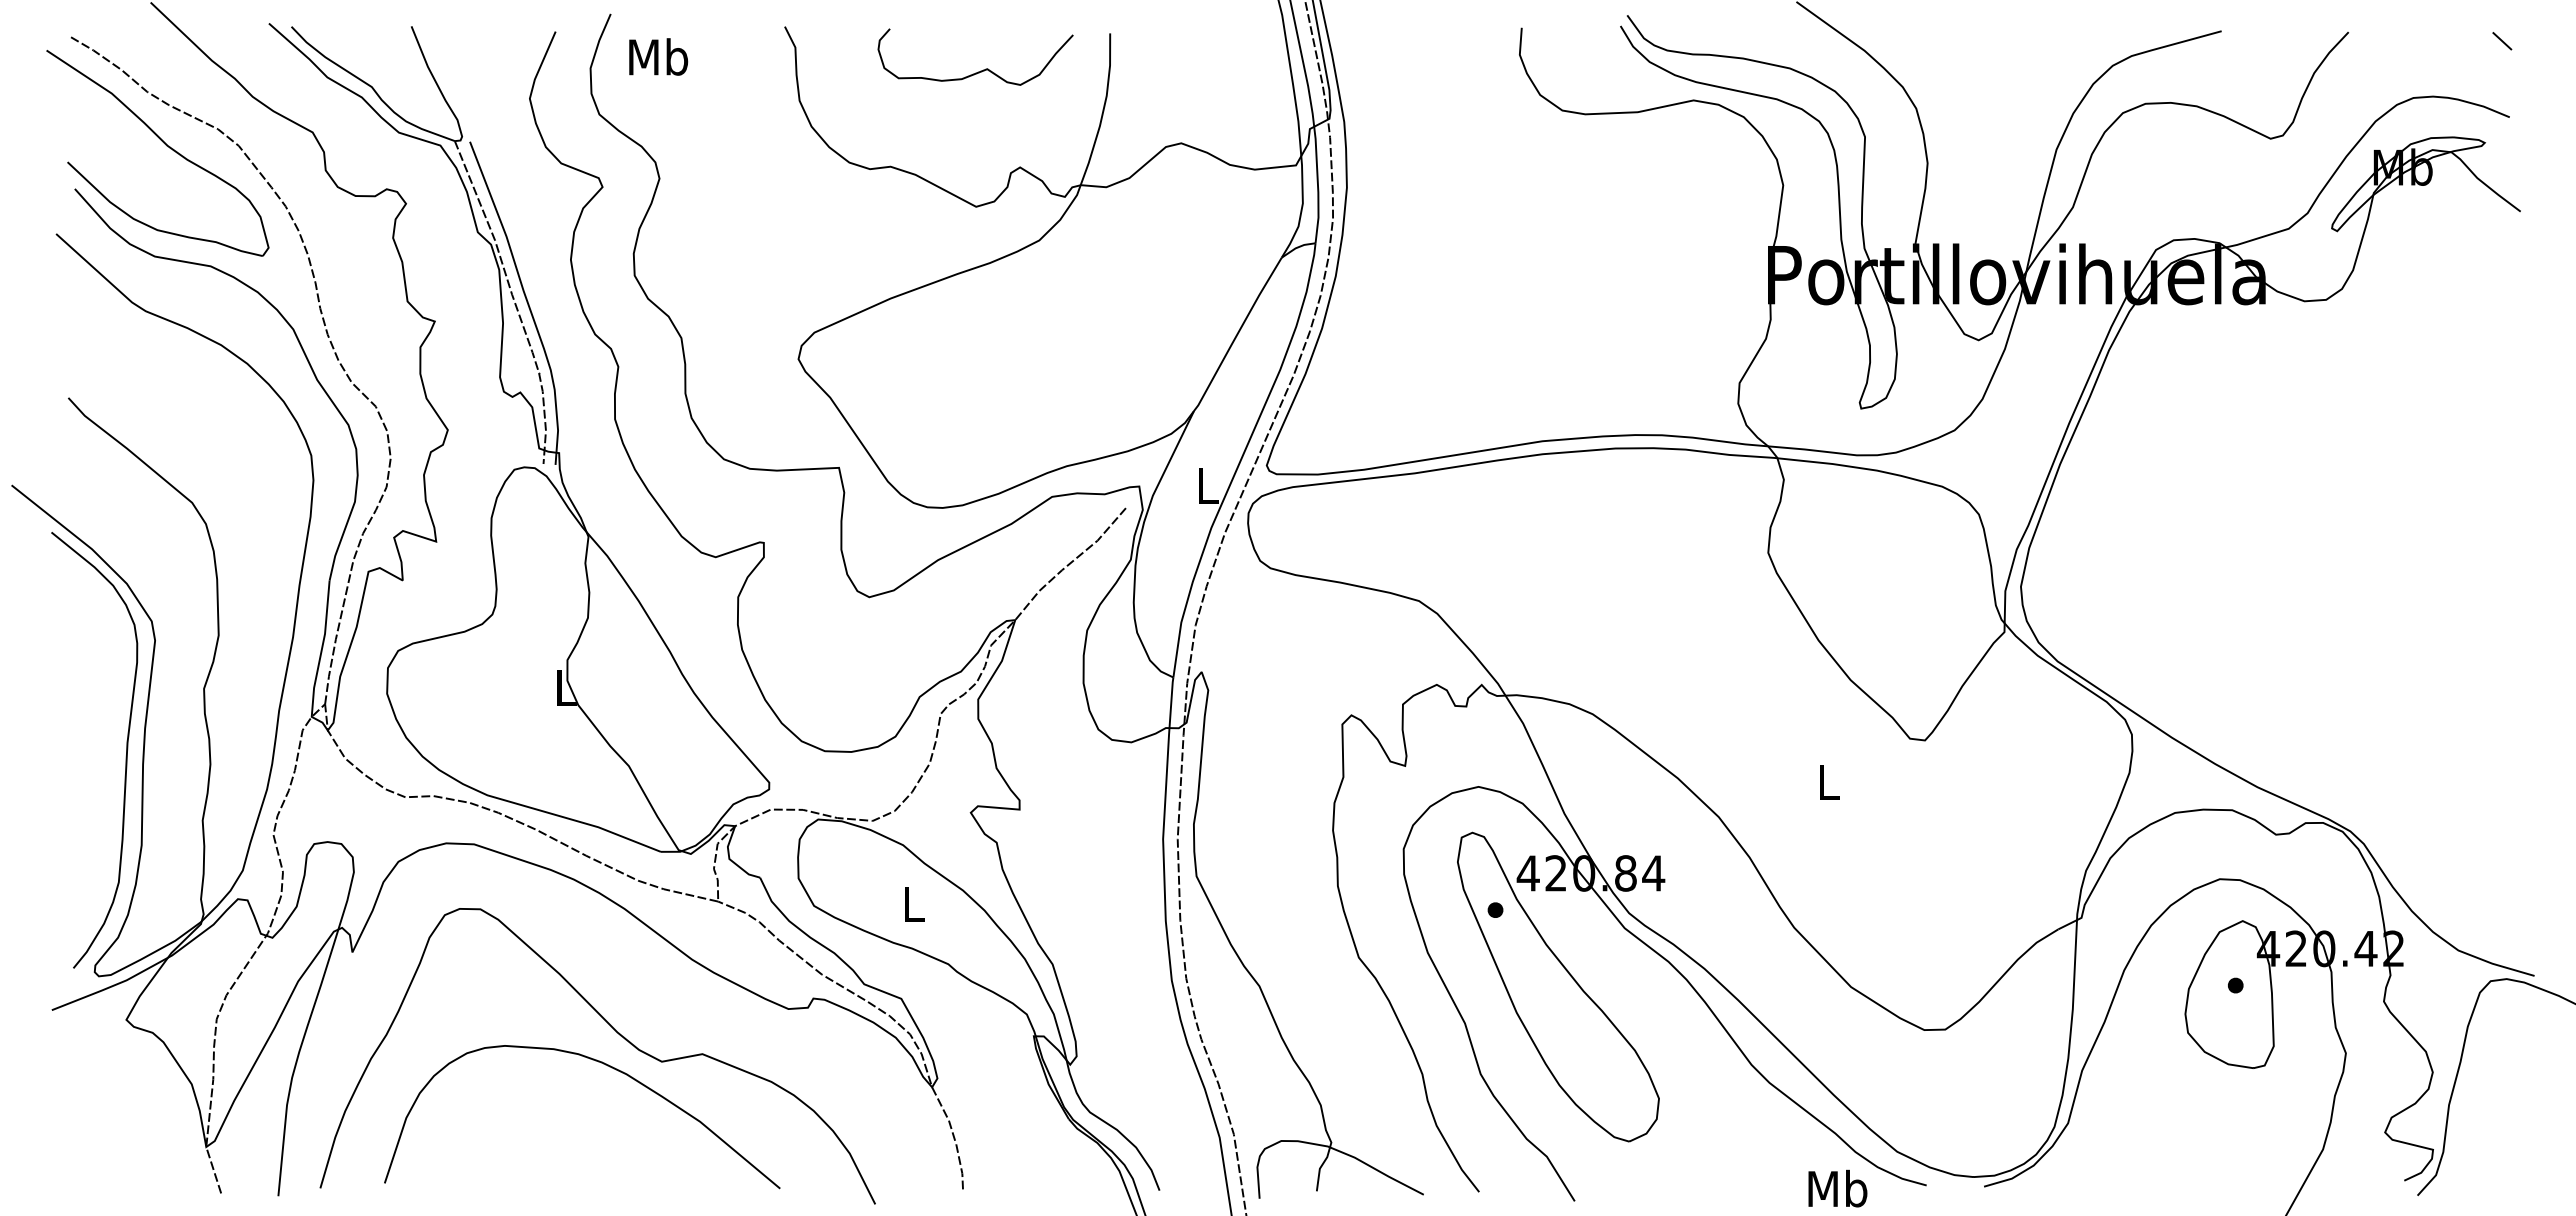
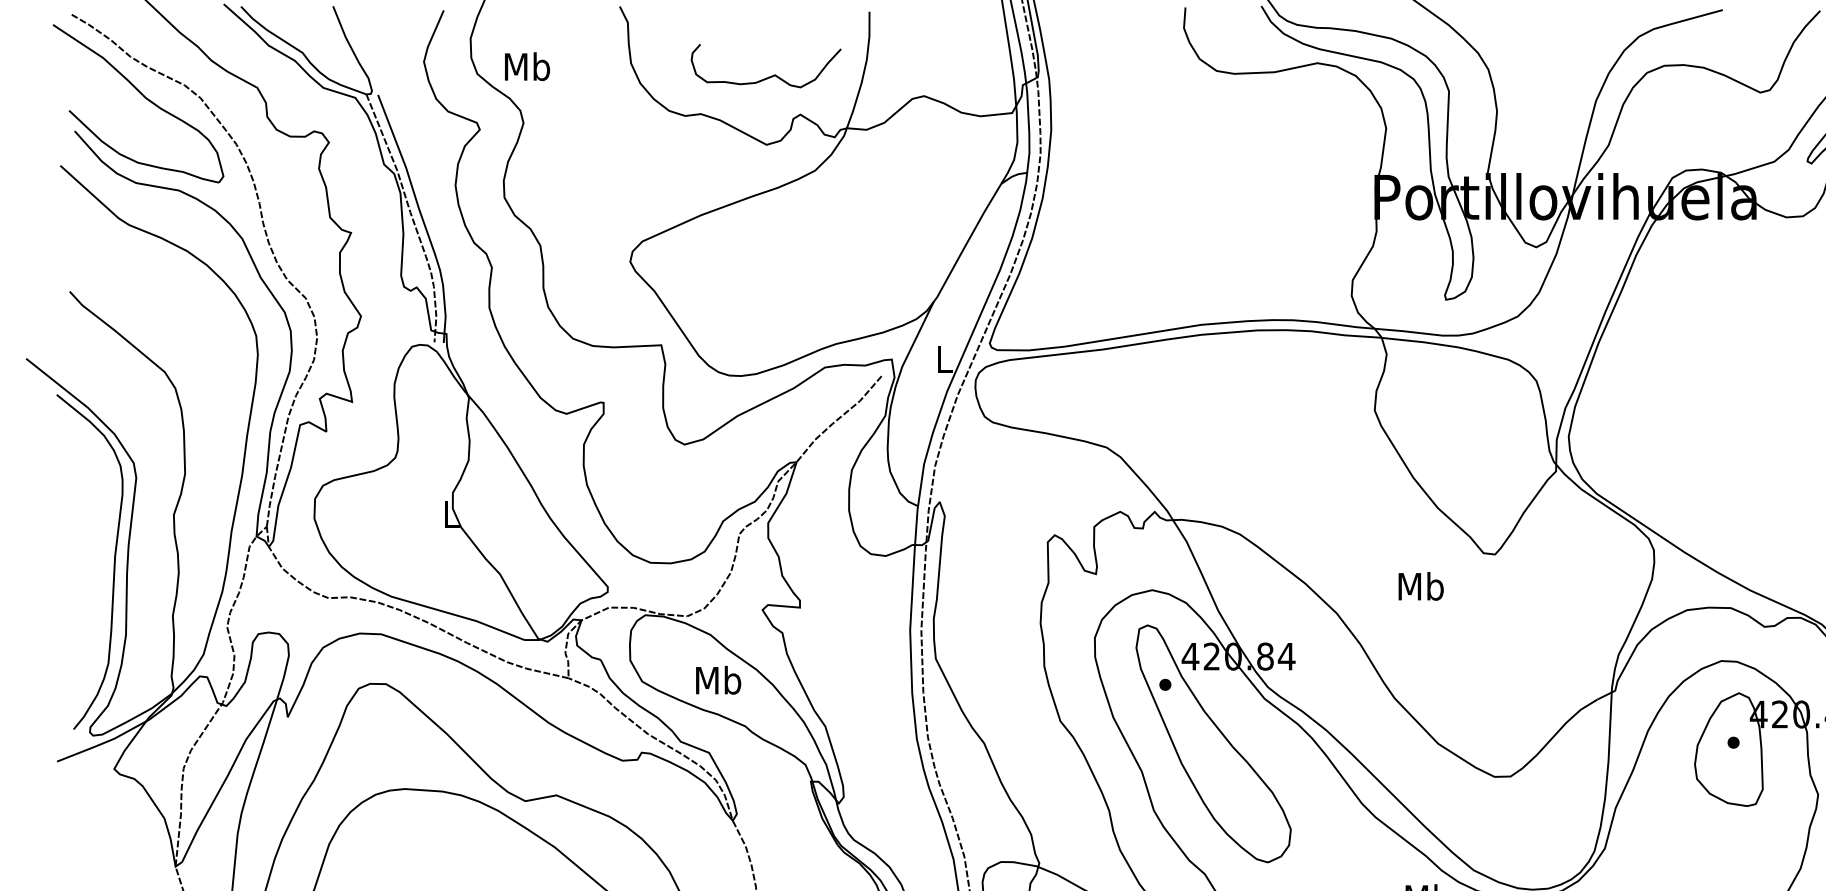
text: (658, 56) -> (527, 66), moved
curve: (980, 70) -> (769, 76), moved
text: (1828, 781) -> (1420, 586), L -> Mb
text: (913, 904) -> (718, 680), L -> Mb

